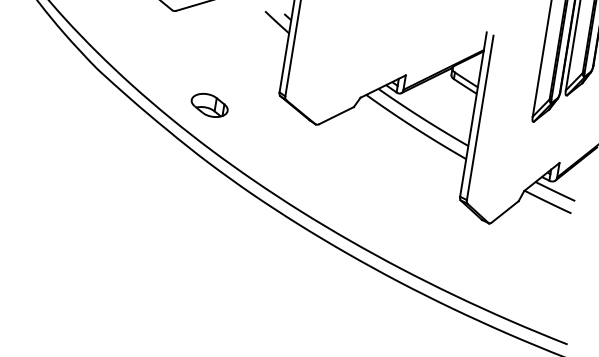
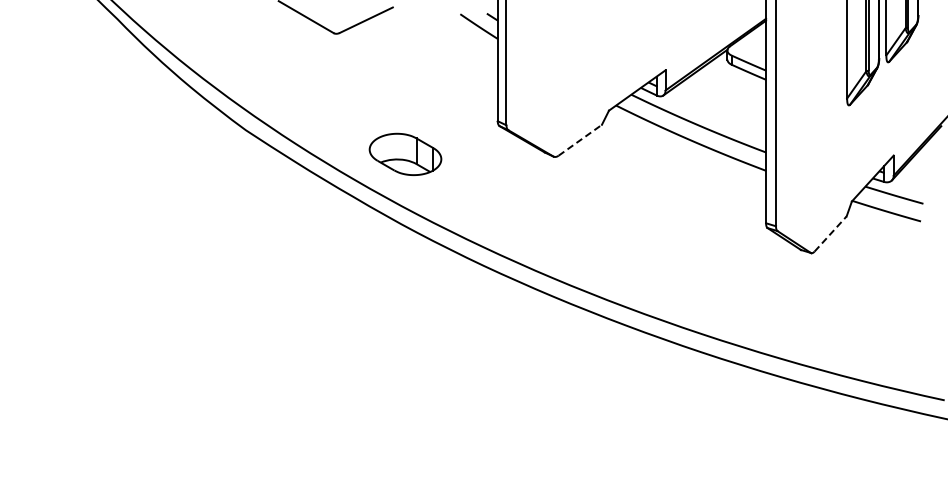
part: (209, 104) -> (405, 153), size x1.4
line: (336, 115) -> (580, 140), solid -> dashed
line: (505, 211) -> (830, 233), solid -> dashed

